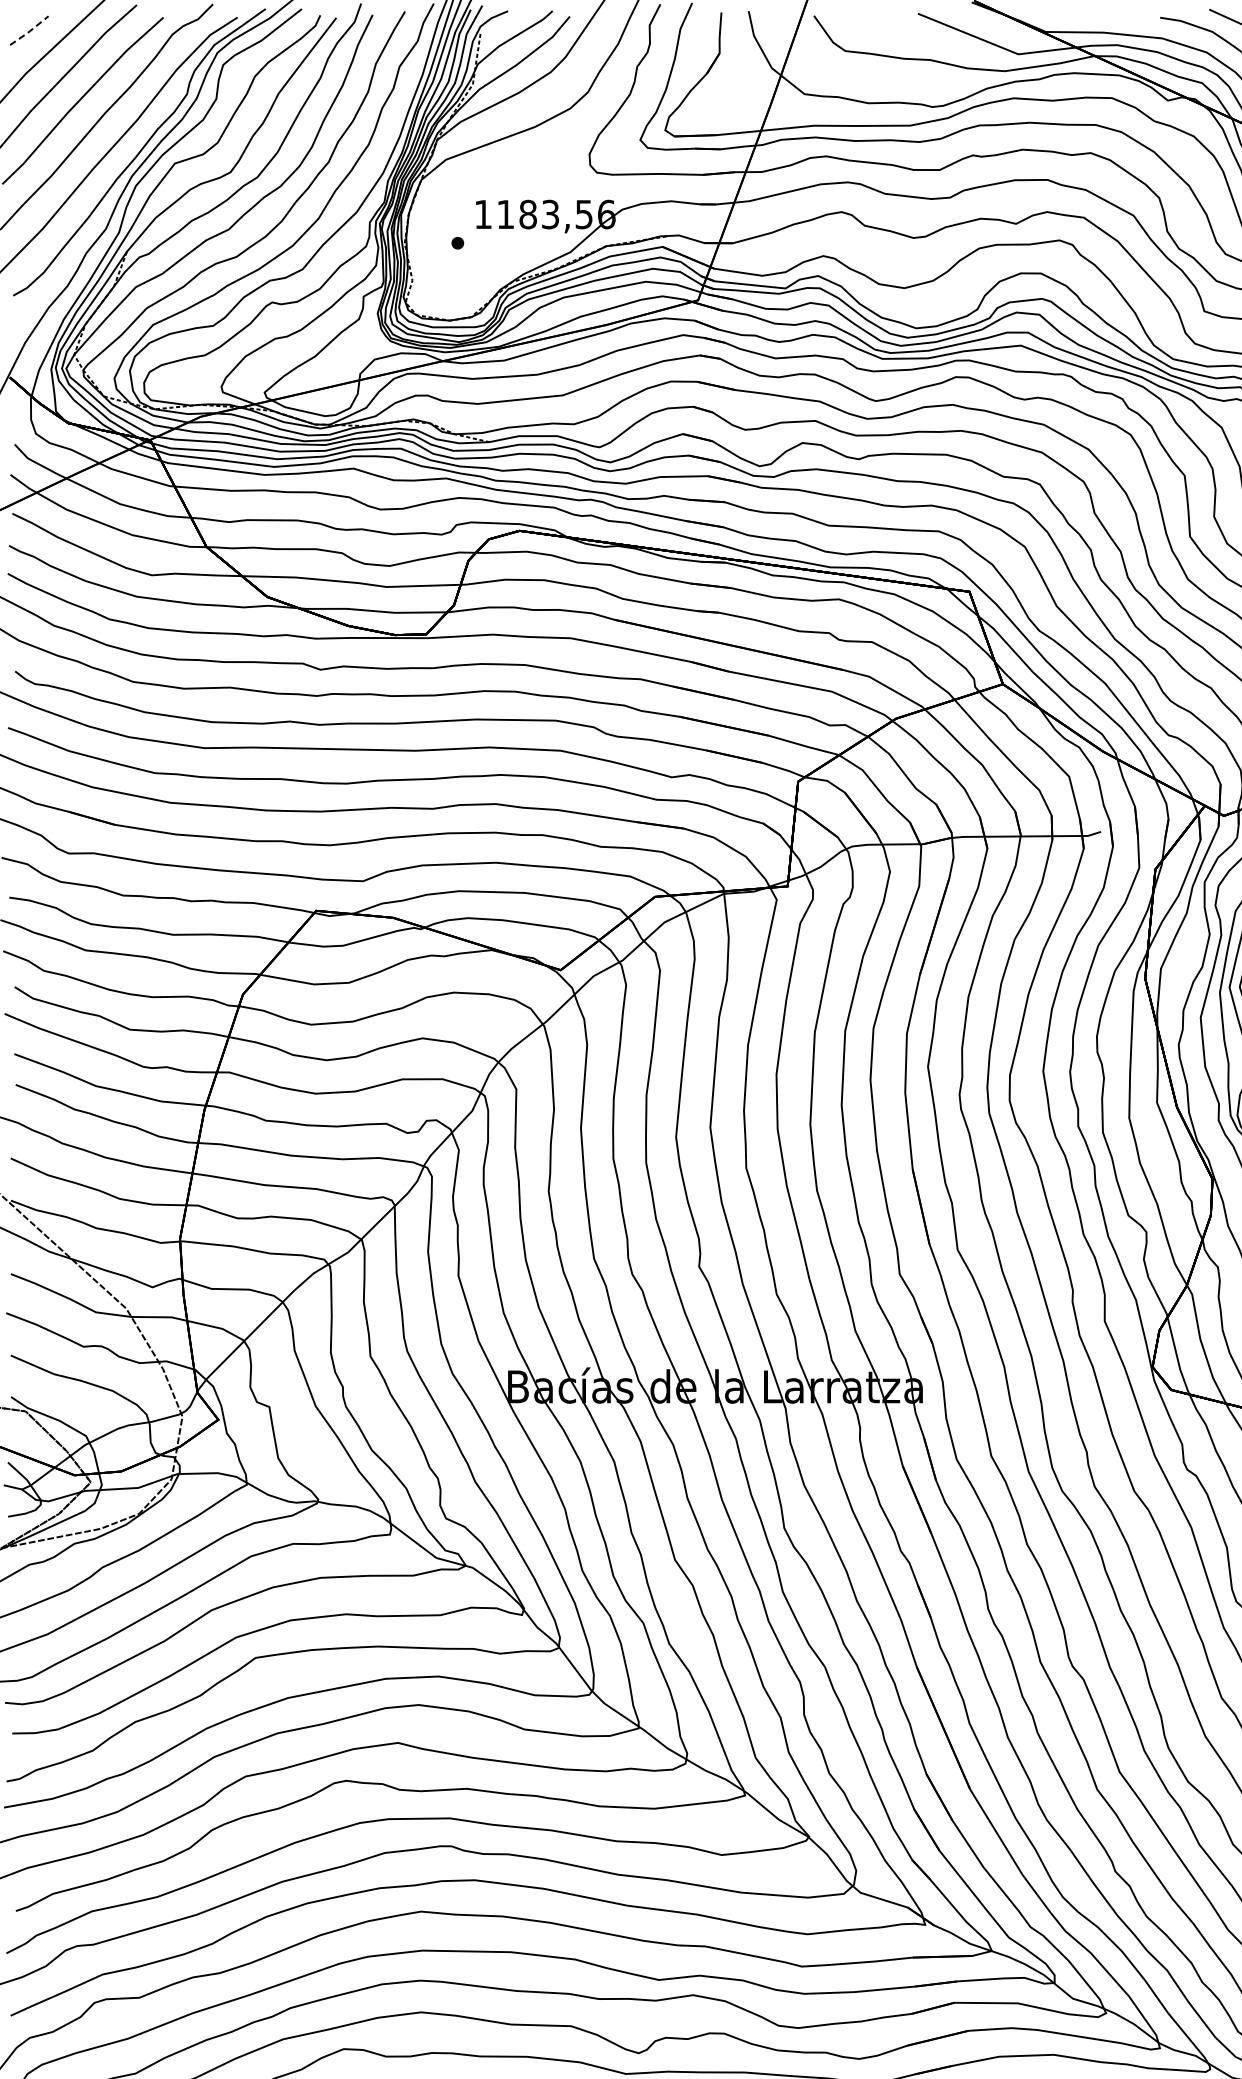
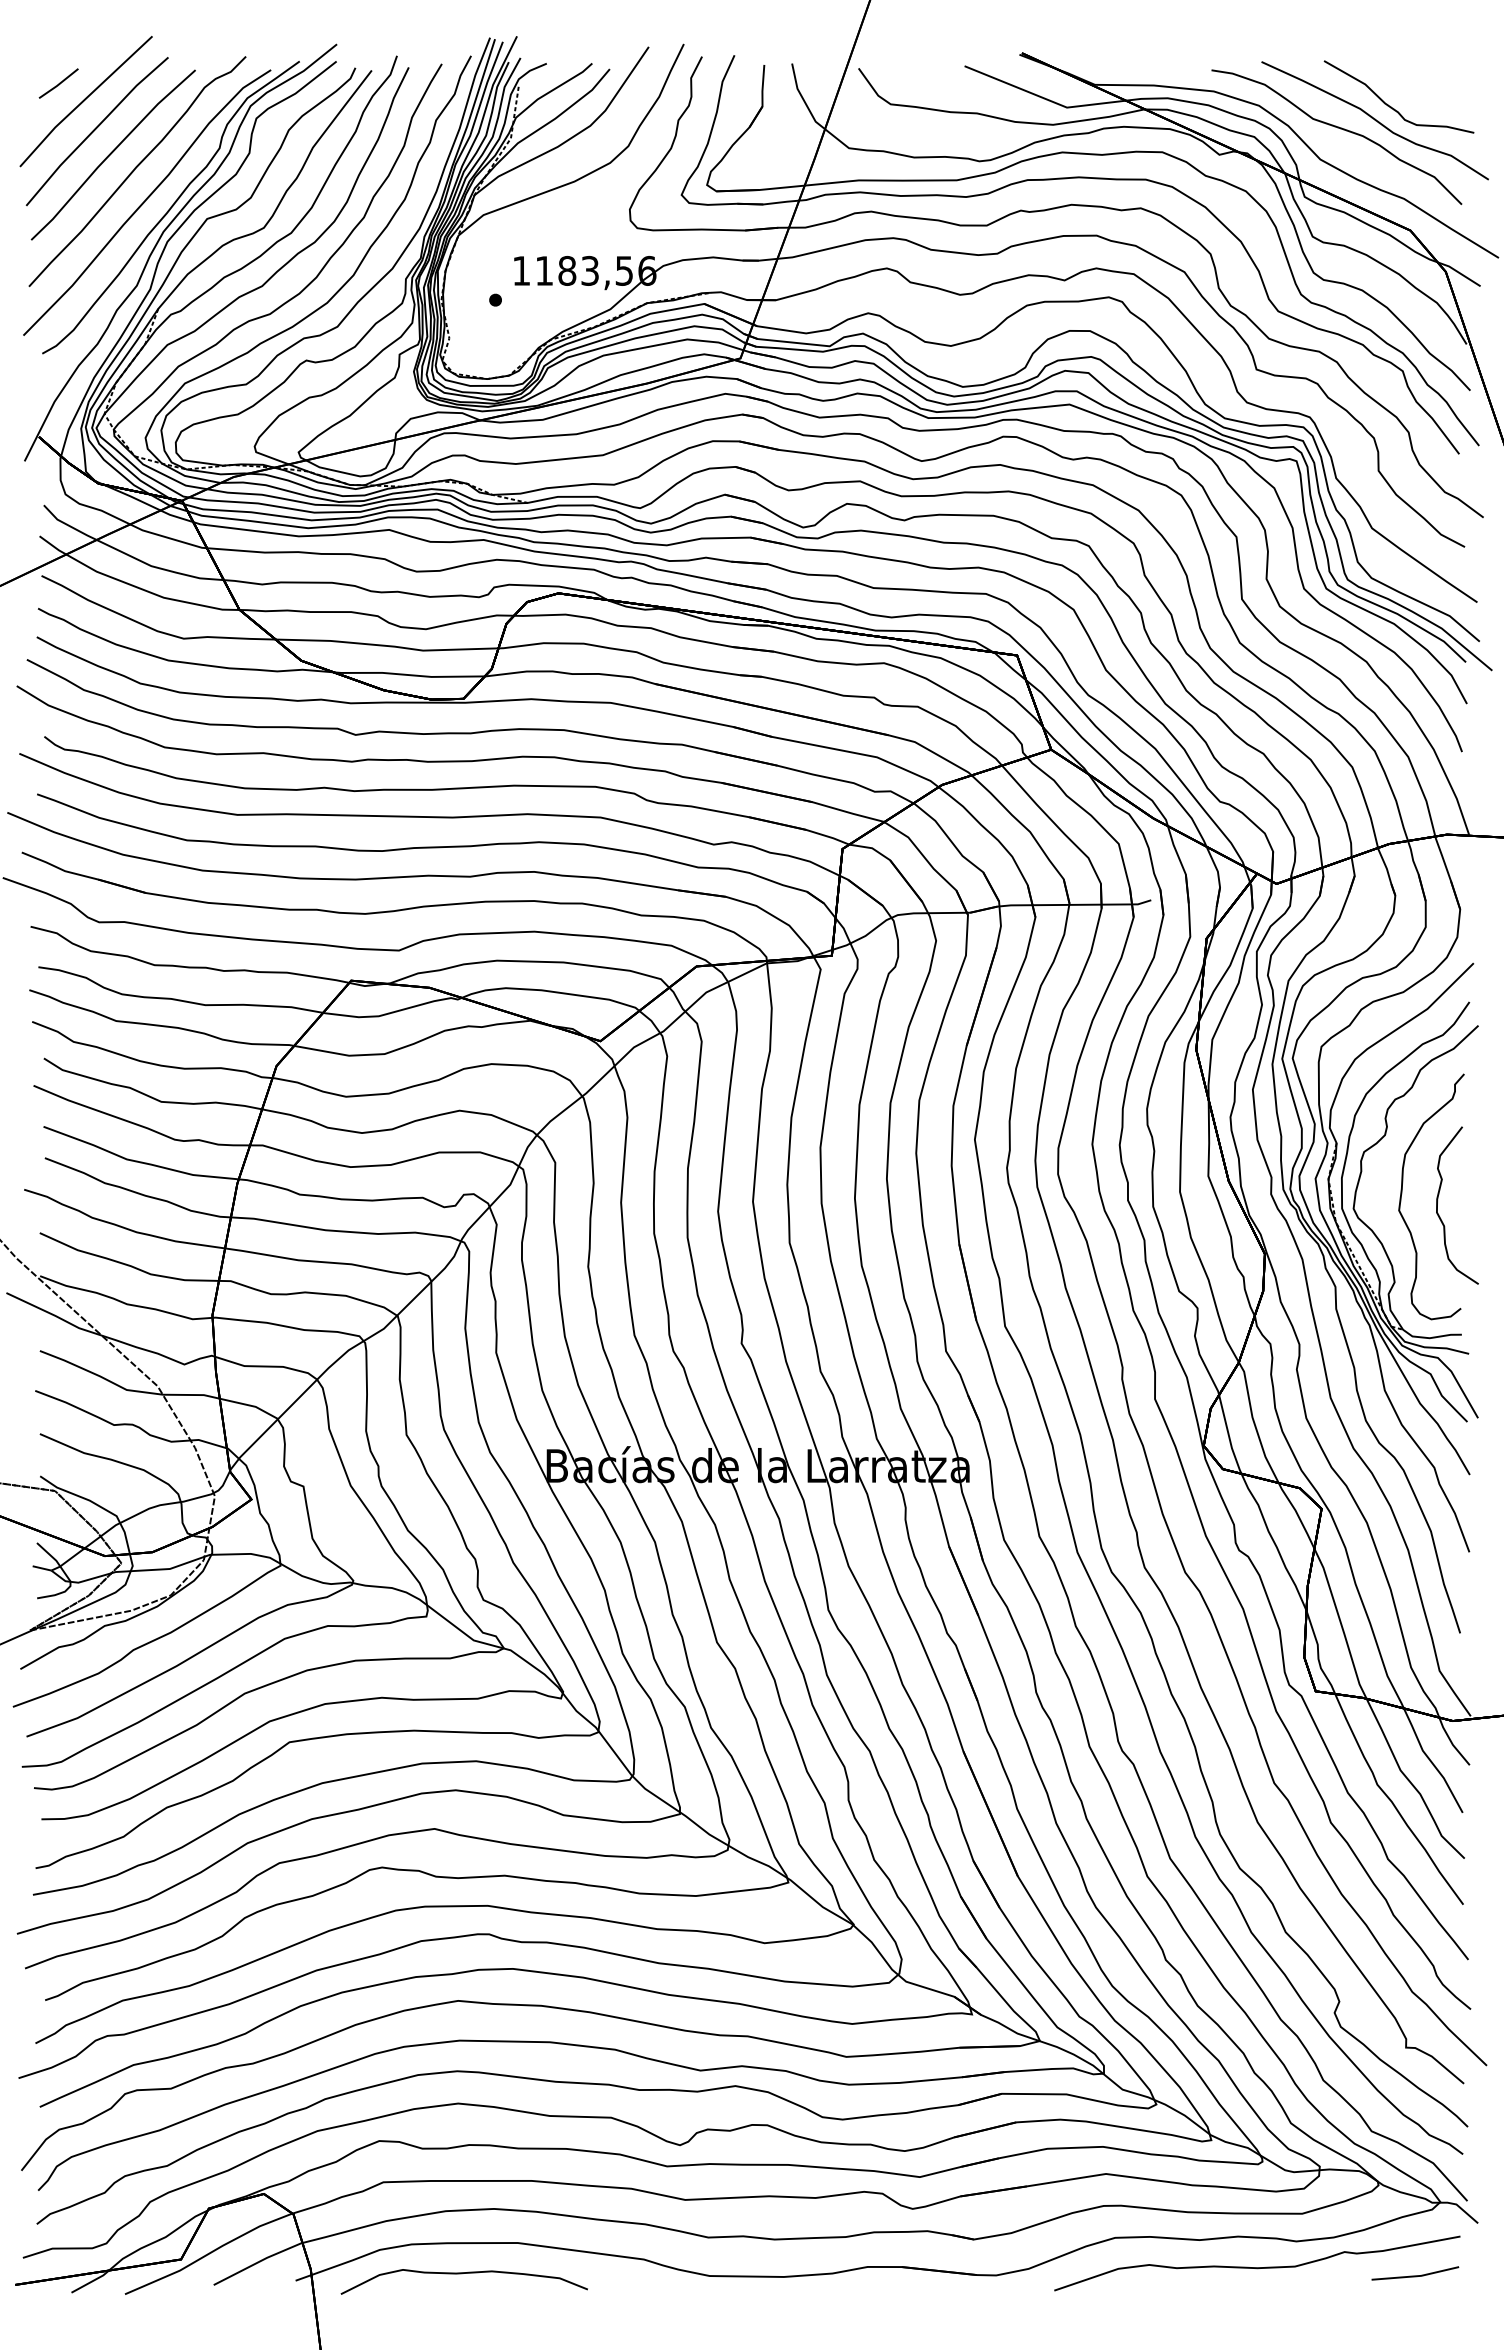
line: (30, 31) -> (59, 84), dashed -> solid

